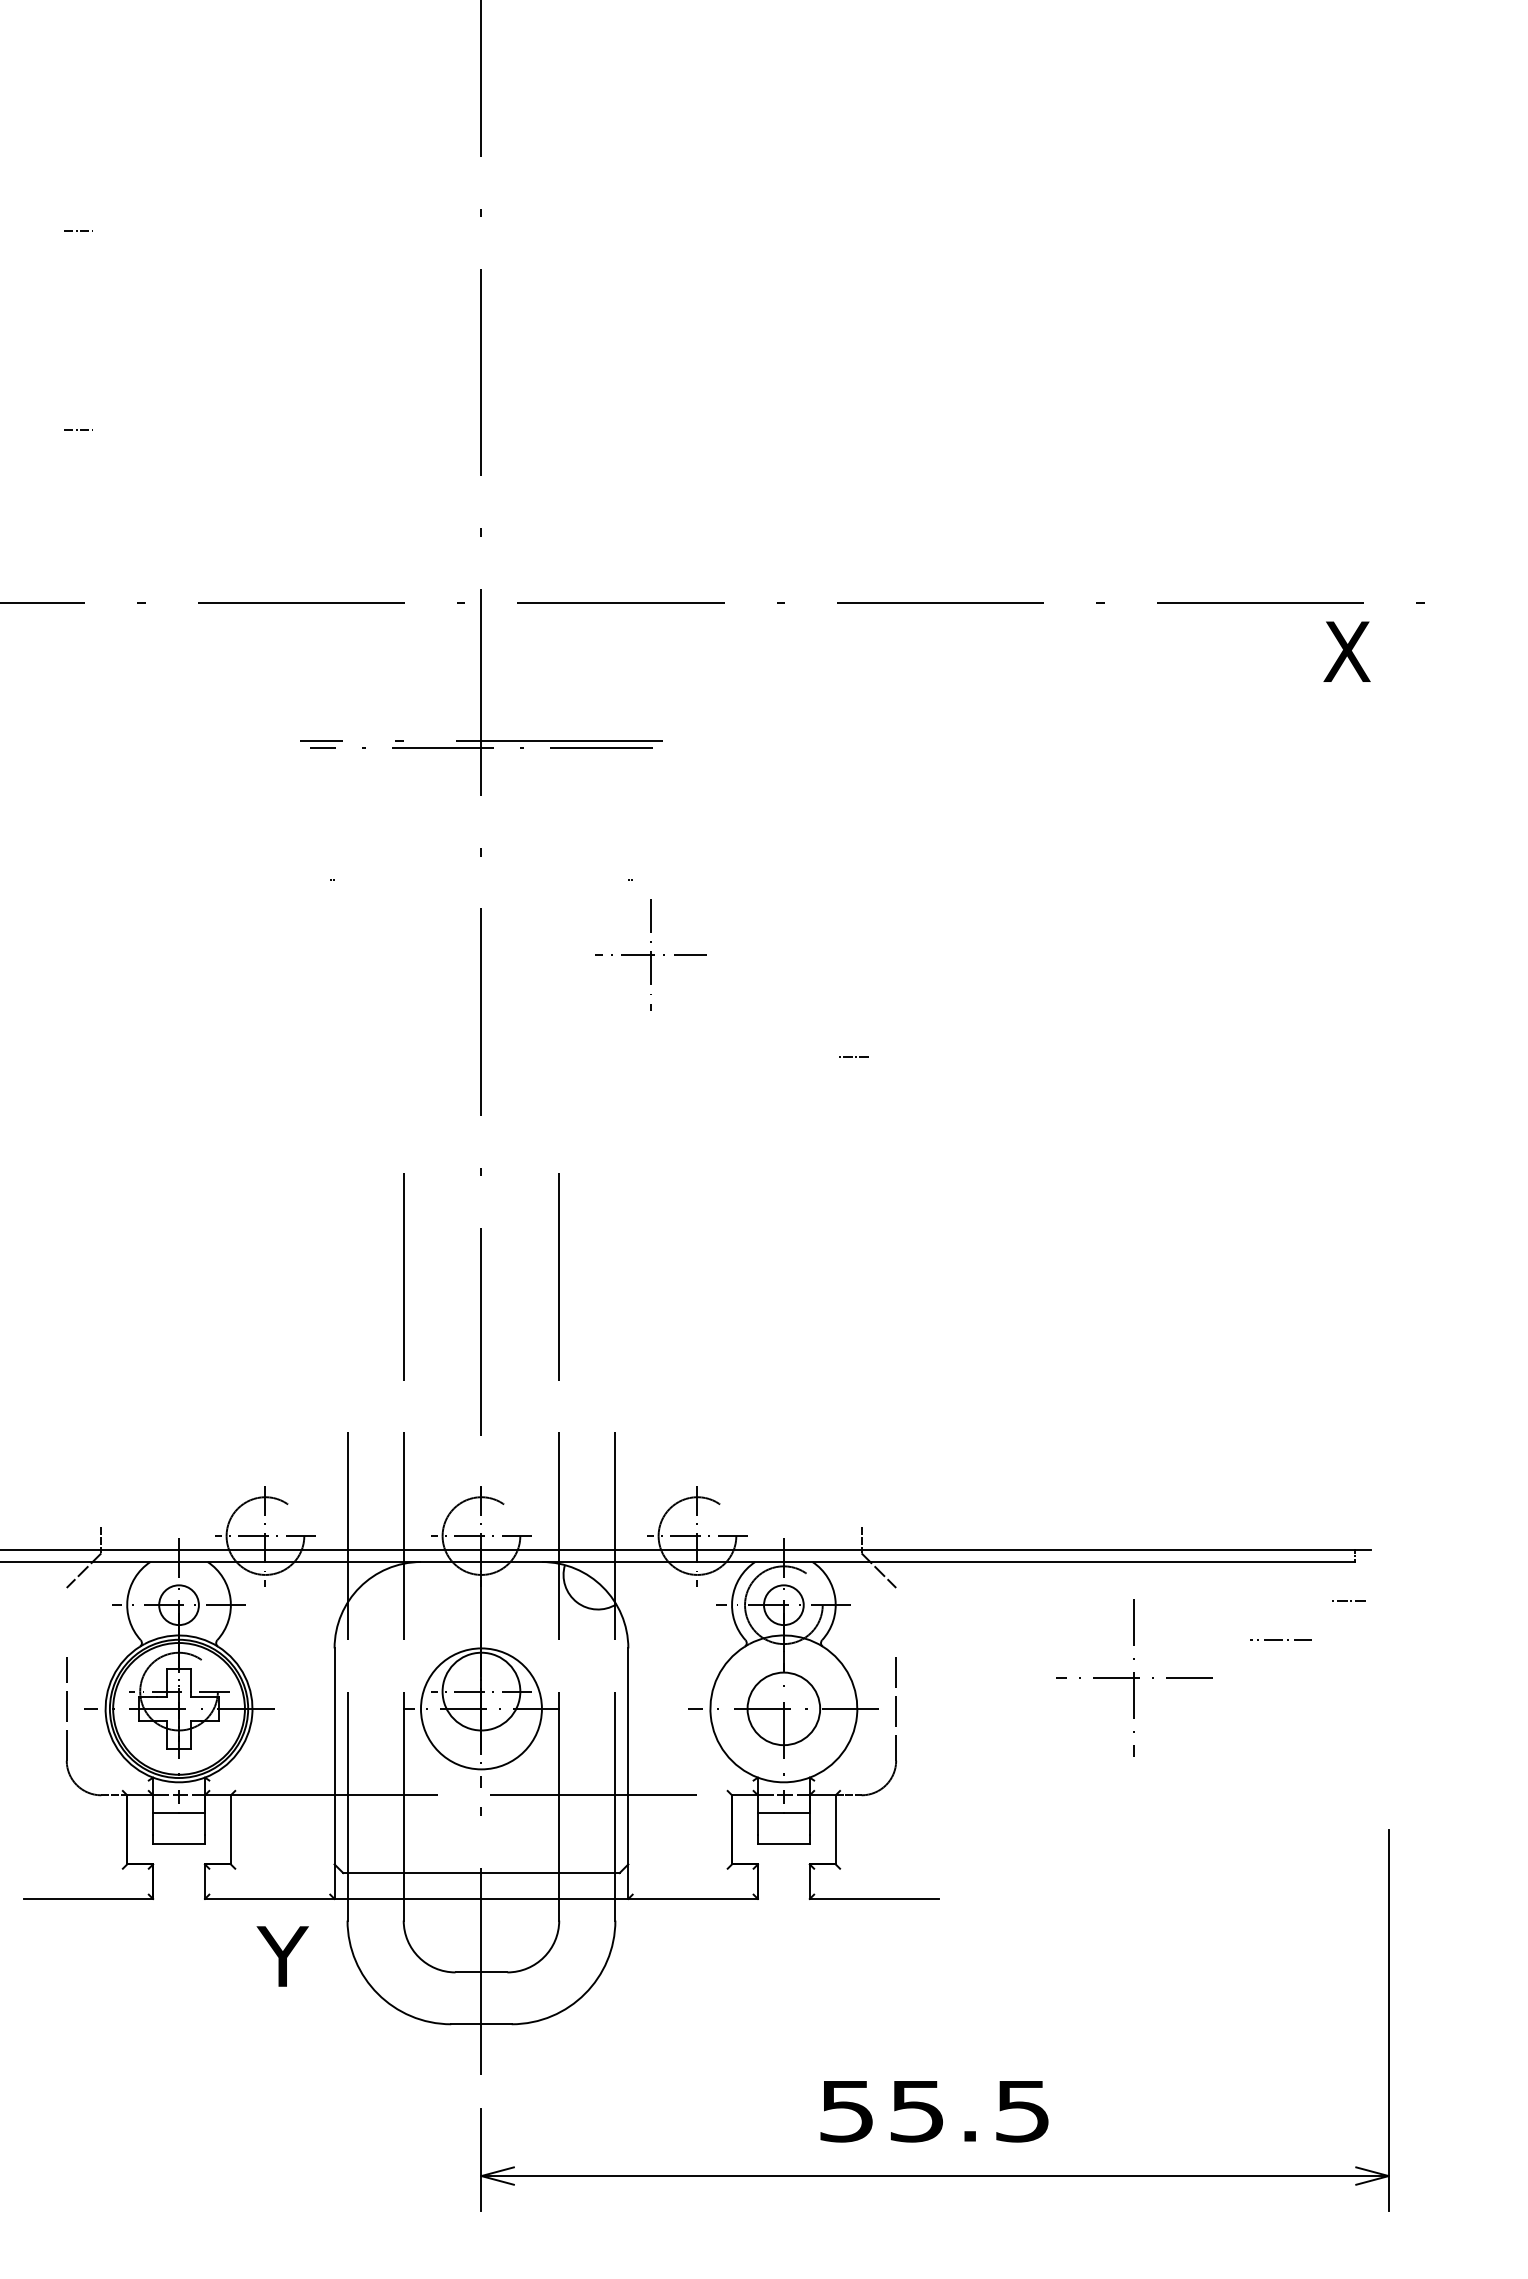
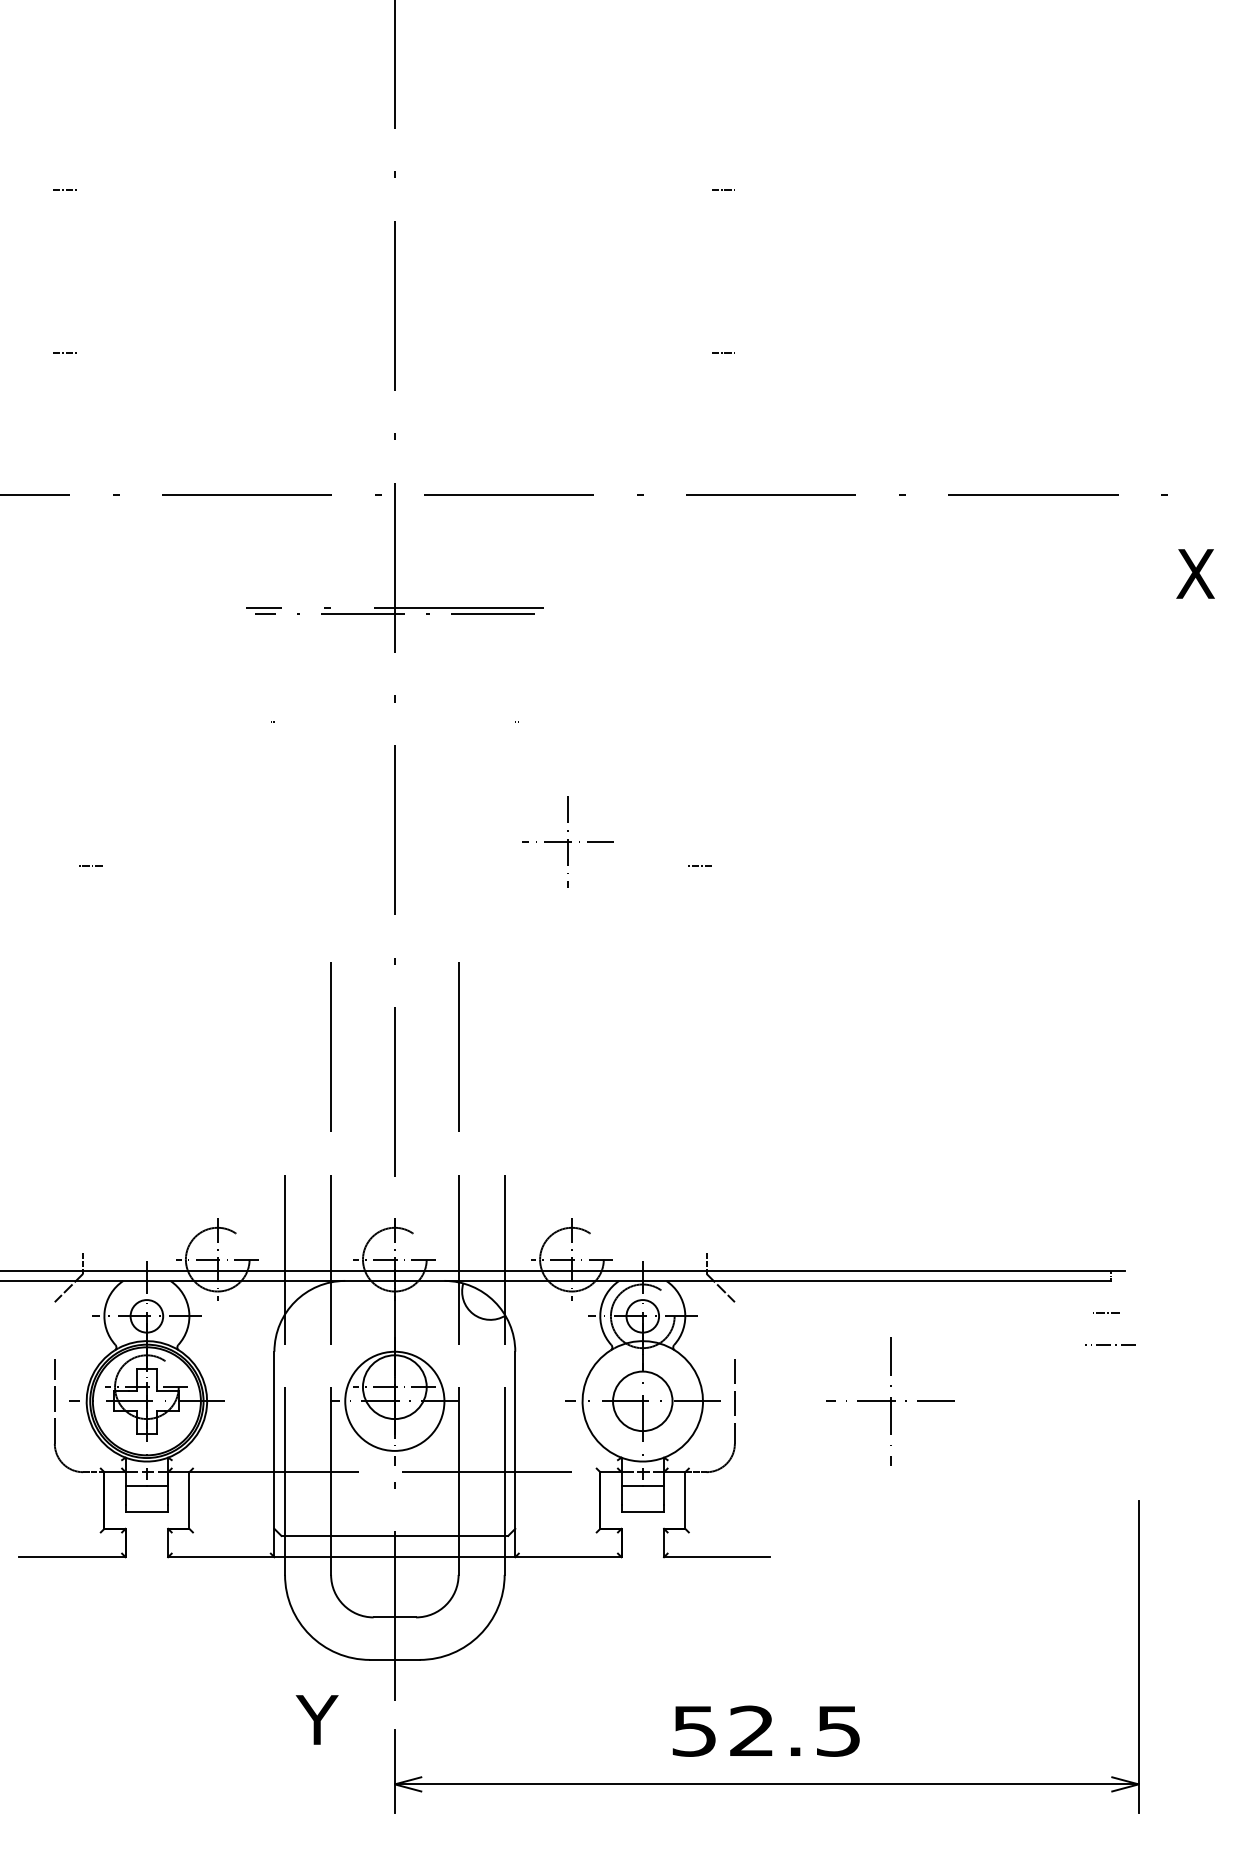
line: (882, 231) -> (723, 190), added
line: (882, 430) -> (723, 353), added
text: (1346, 651) -> (1195, 573), moved
part: (650, 954) -> (567, 841), moved
line: (109, 1056) -> (89, 866), added
line: (1280, 1639) -> (1109, 1344), moved
part: (1134, 1677) -> (890, 1401), moved
text: (282, 1956) -> (316, 1719), moved
text: (916, 2111) -> (751, 1731), 55.5 -> 52.5

